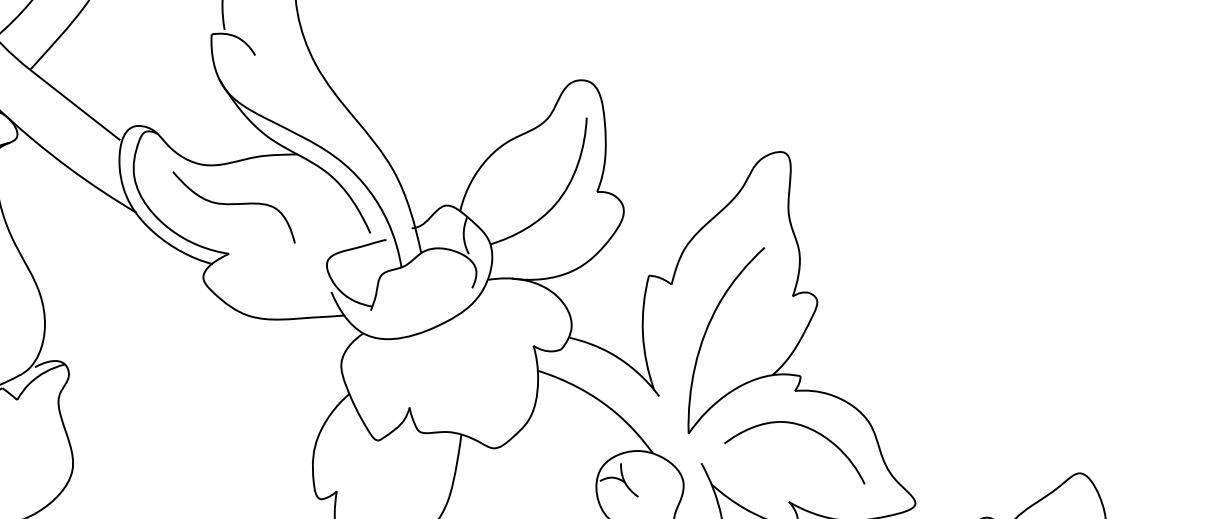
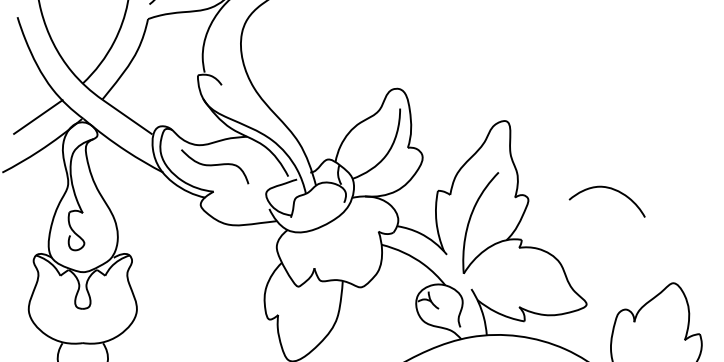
curve: (802, 428) -> (610, 189), moved

